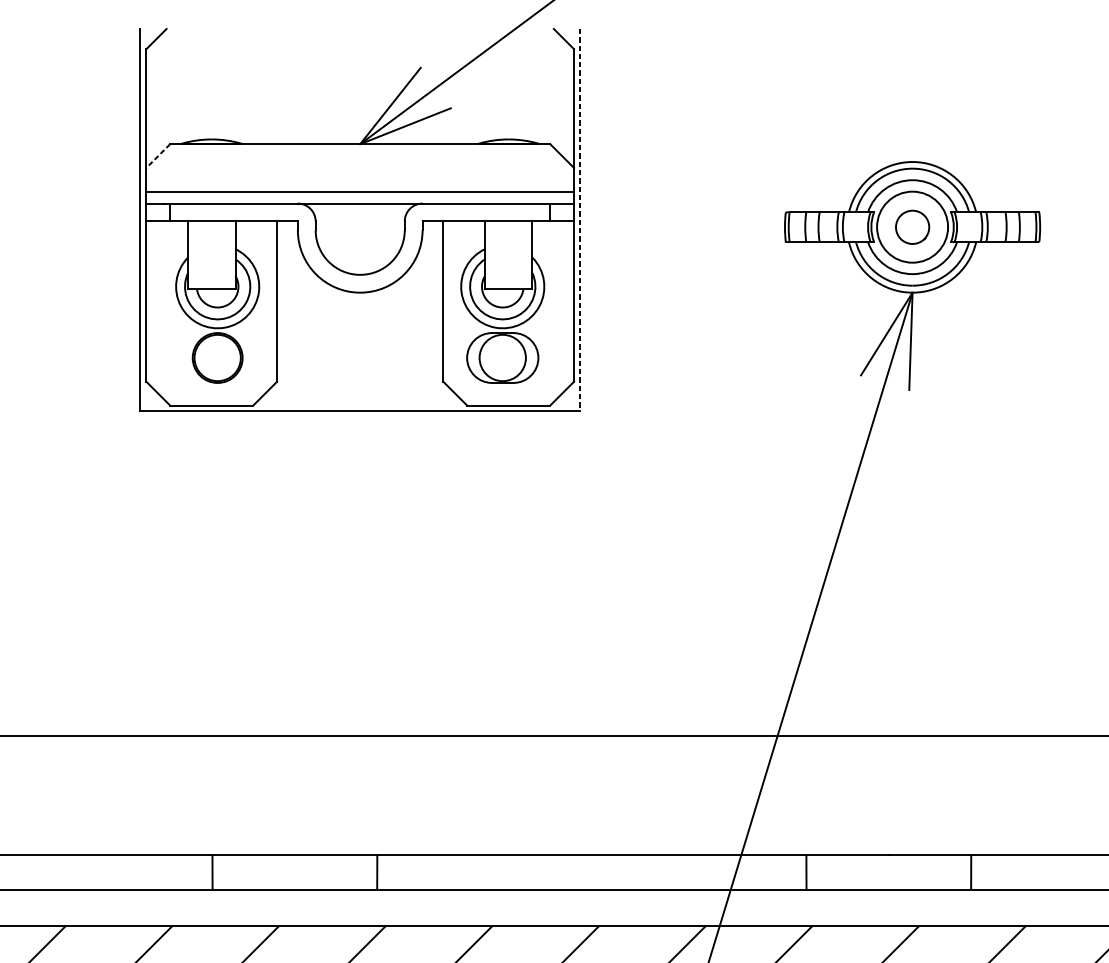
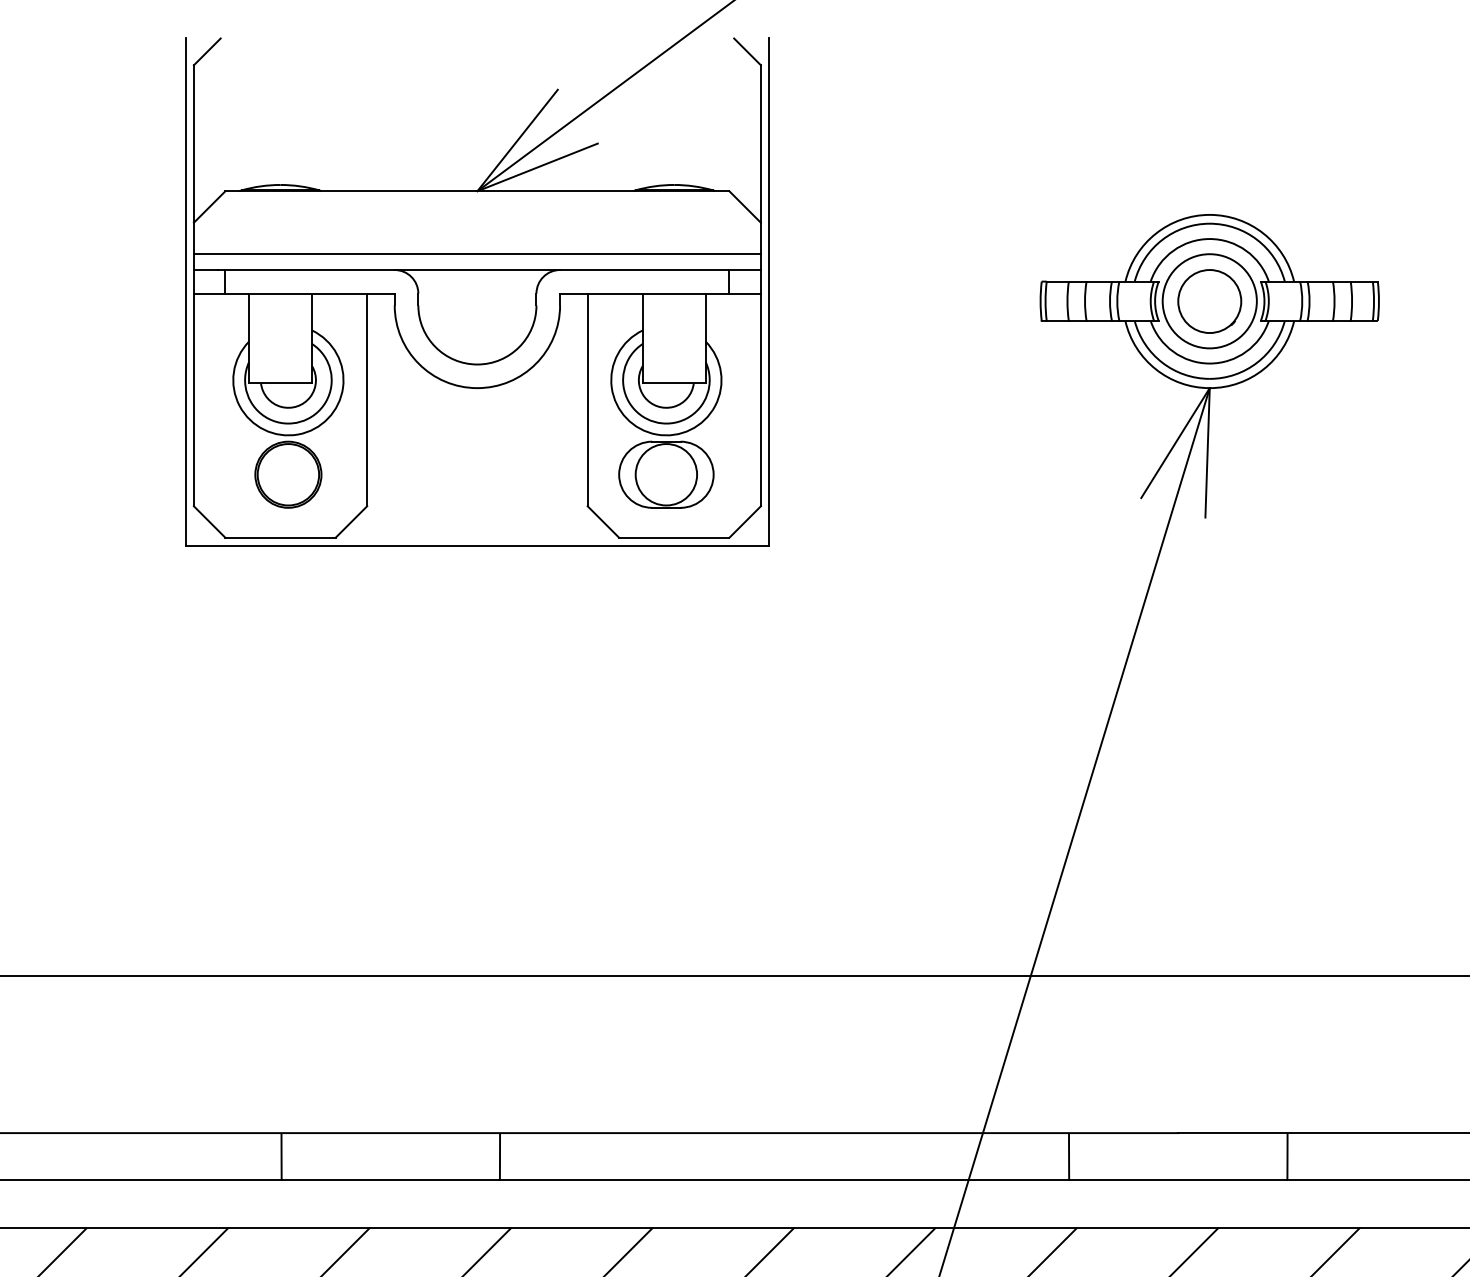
line: (158, 156) -> (209, 207), dashed -> solid
line: (579, 220) -> (768, 292), dashed -> solid
part: (912, 227) -> (1209, 301), size x1.43

